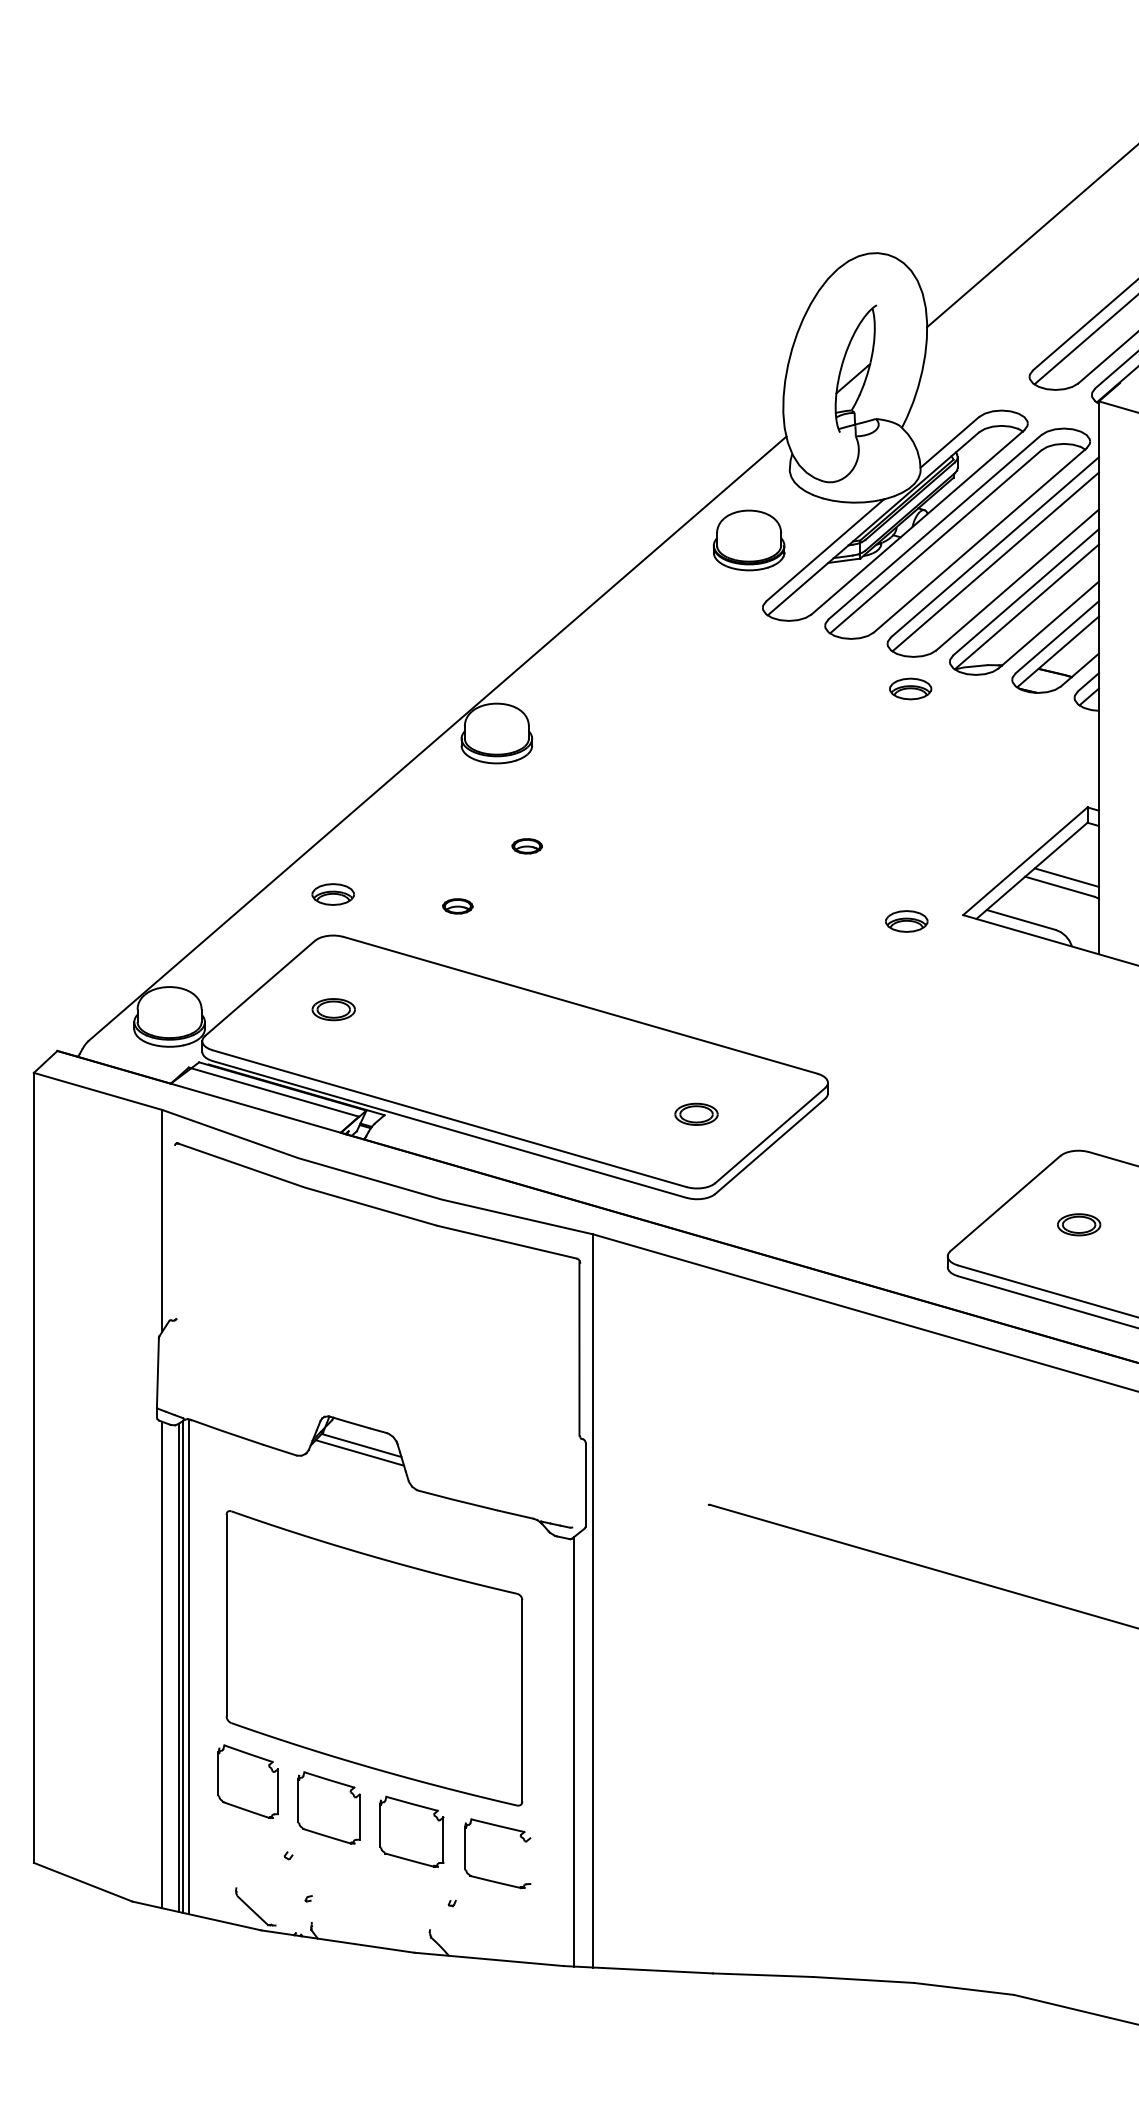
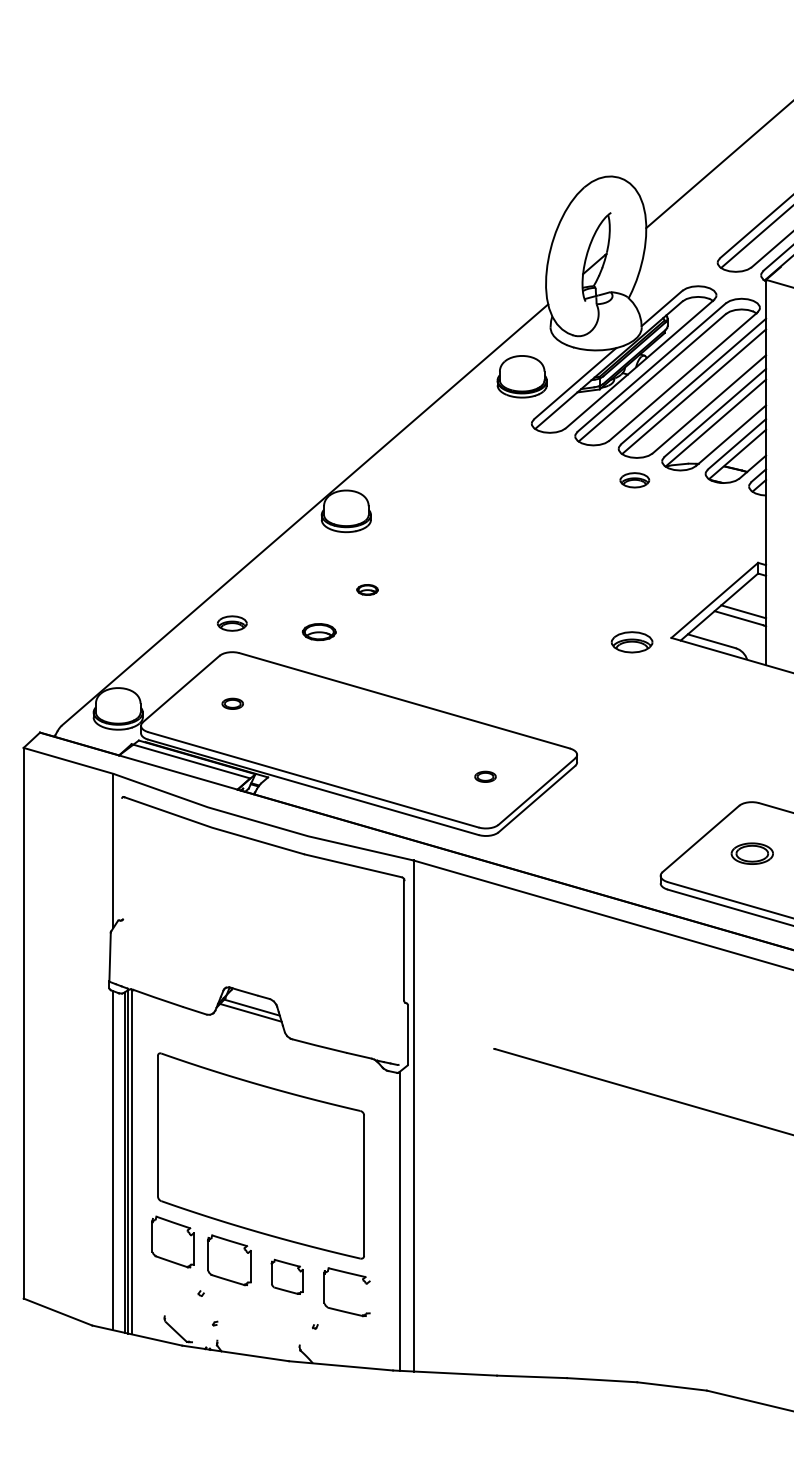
part: (456, 905) -> (318, 631), size x1.6
part: (905, 921) -> (631, 642), size x1.4
part: (333, 1009) -> (232, 703), size x0.7
part: (696, 1113) -> (485, 776), size x0.7
part: (1078, 1224) -> (751, 853), size x1.4
part: (412, 1831) -> (287, 1276), size x0.7

